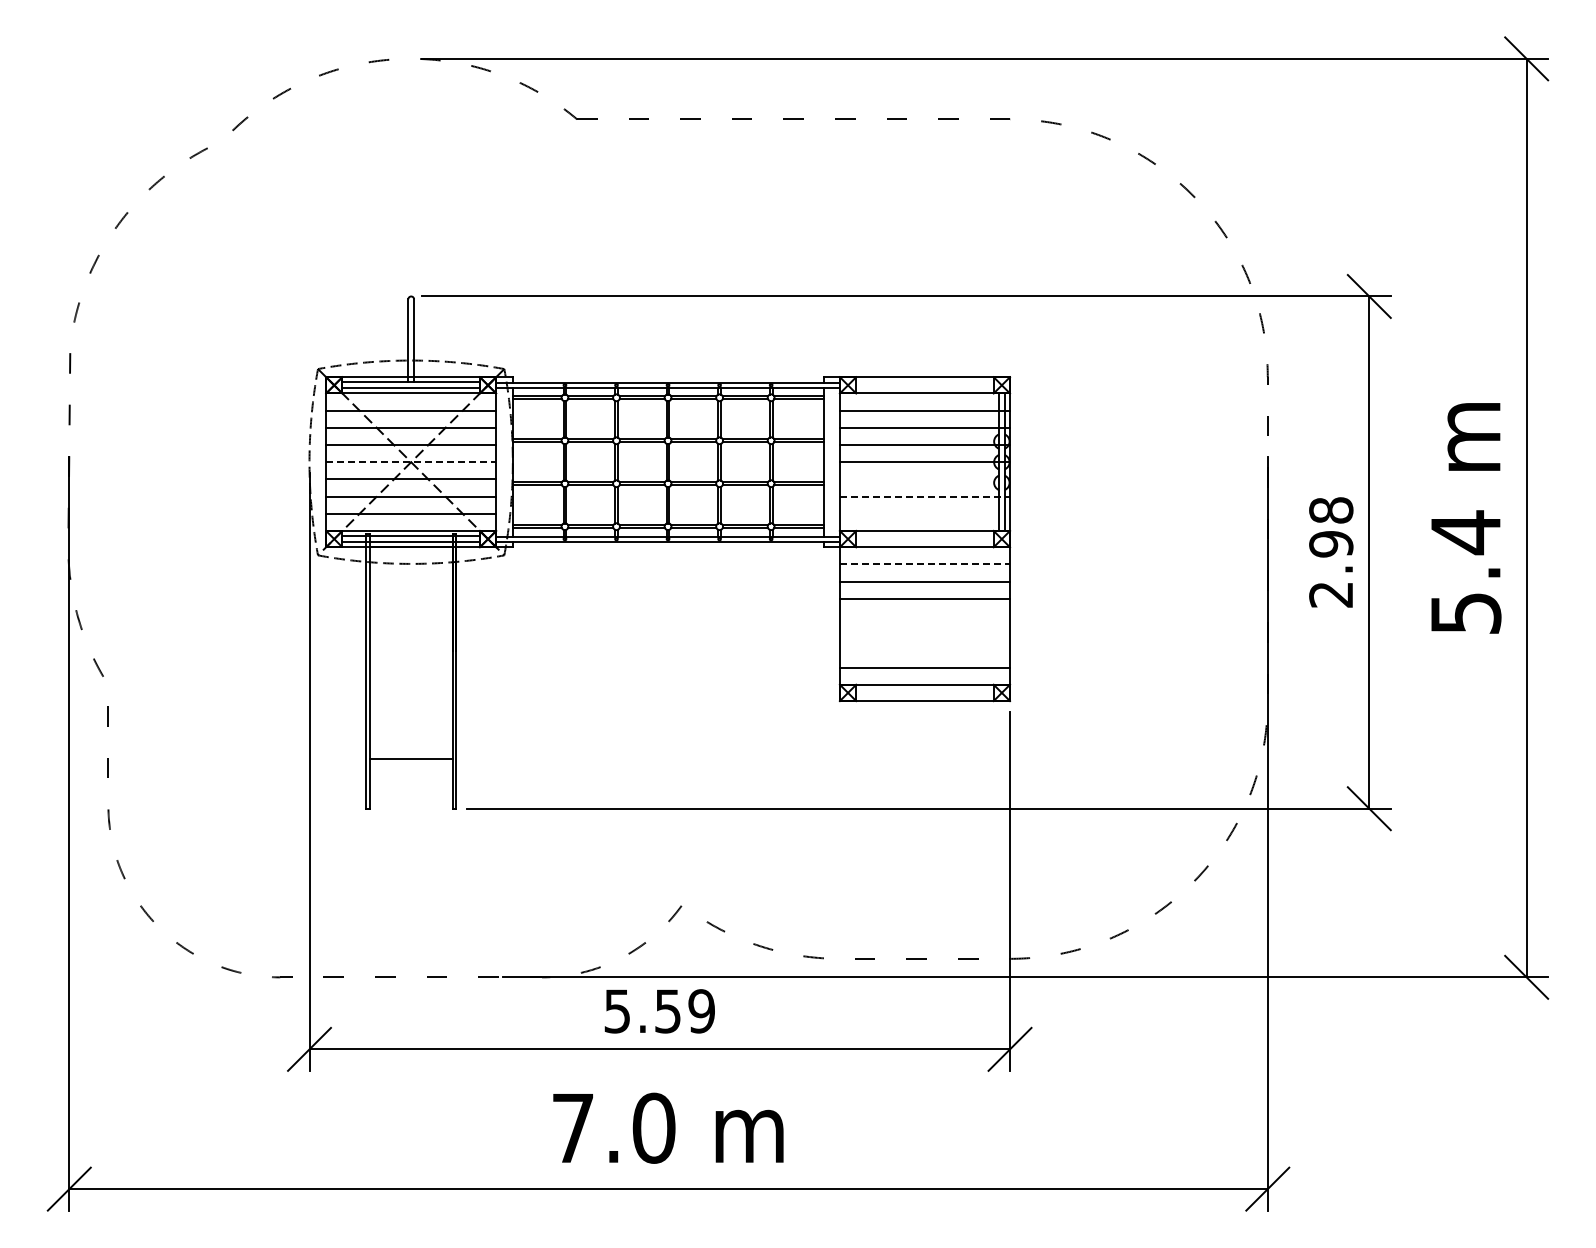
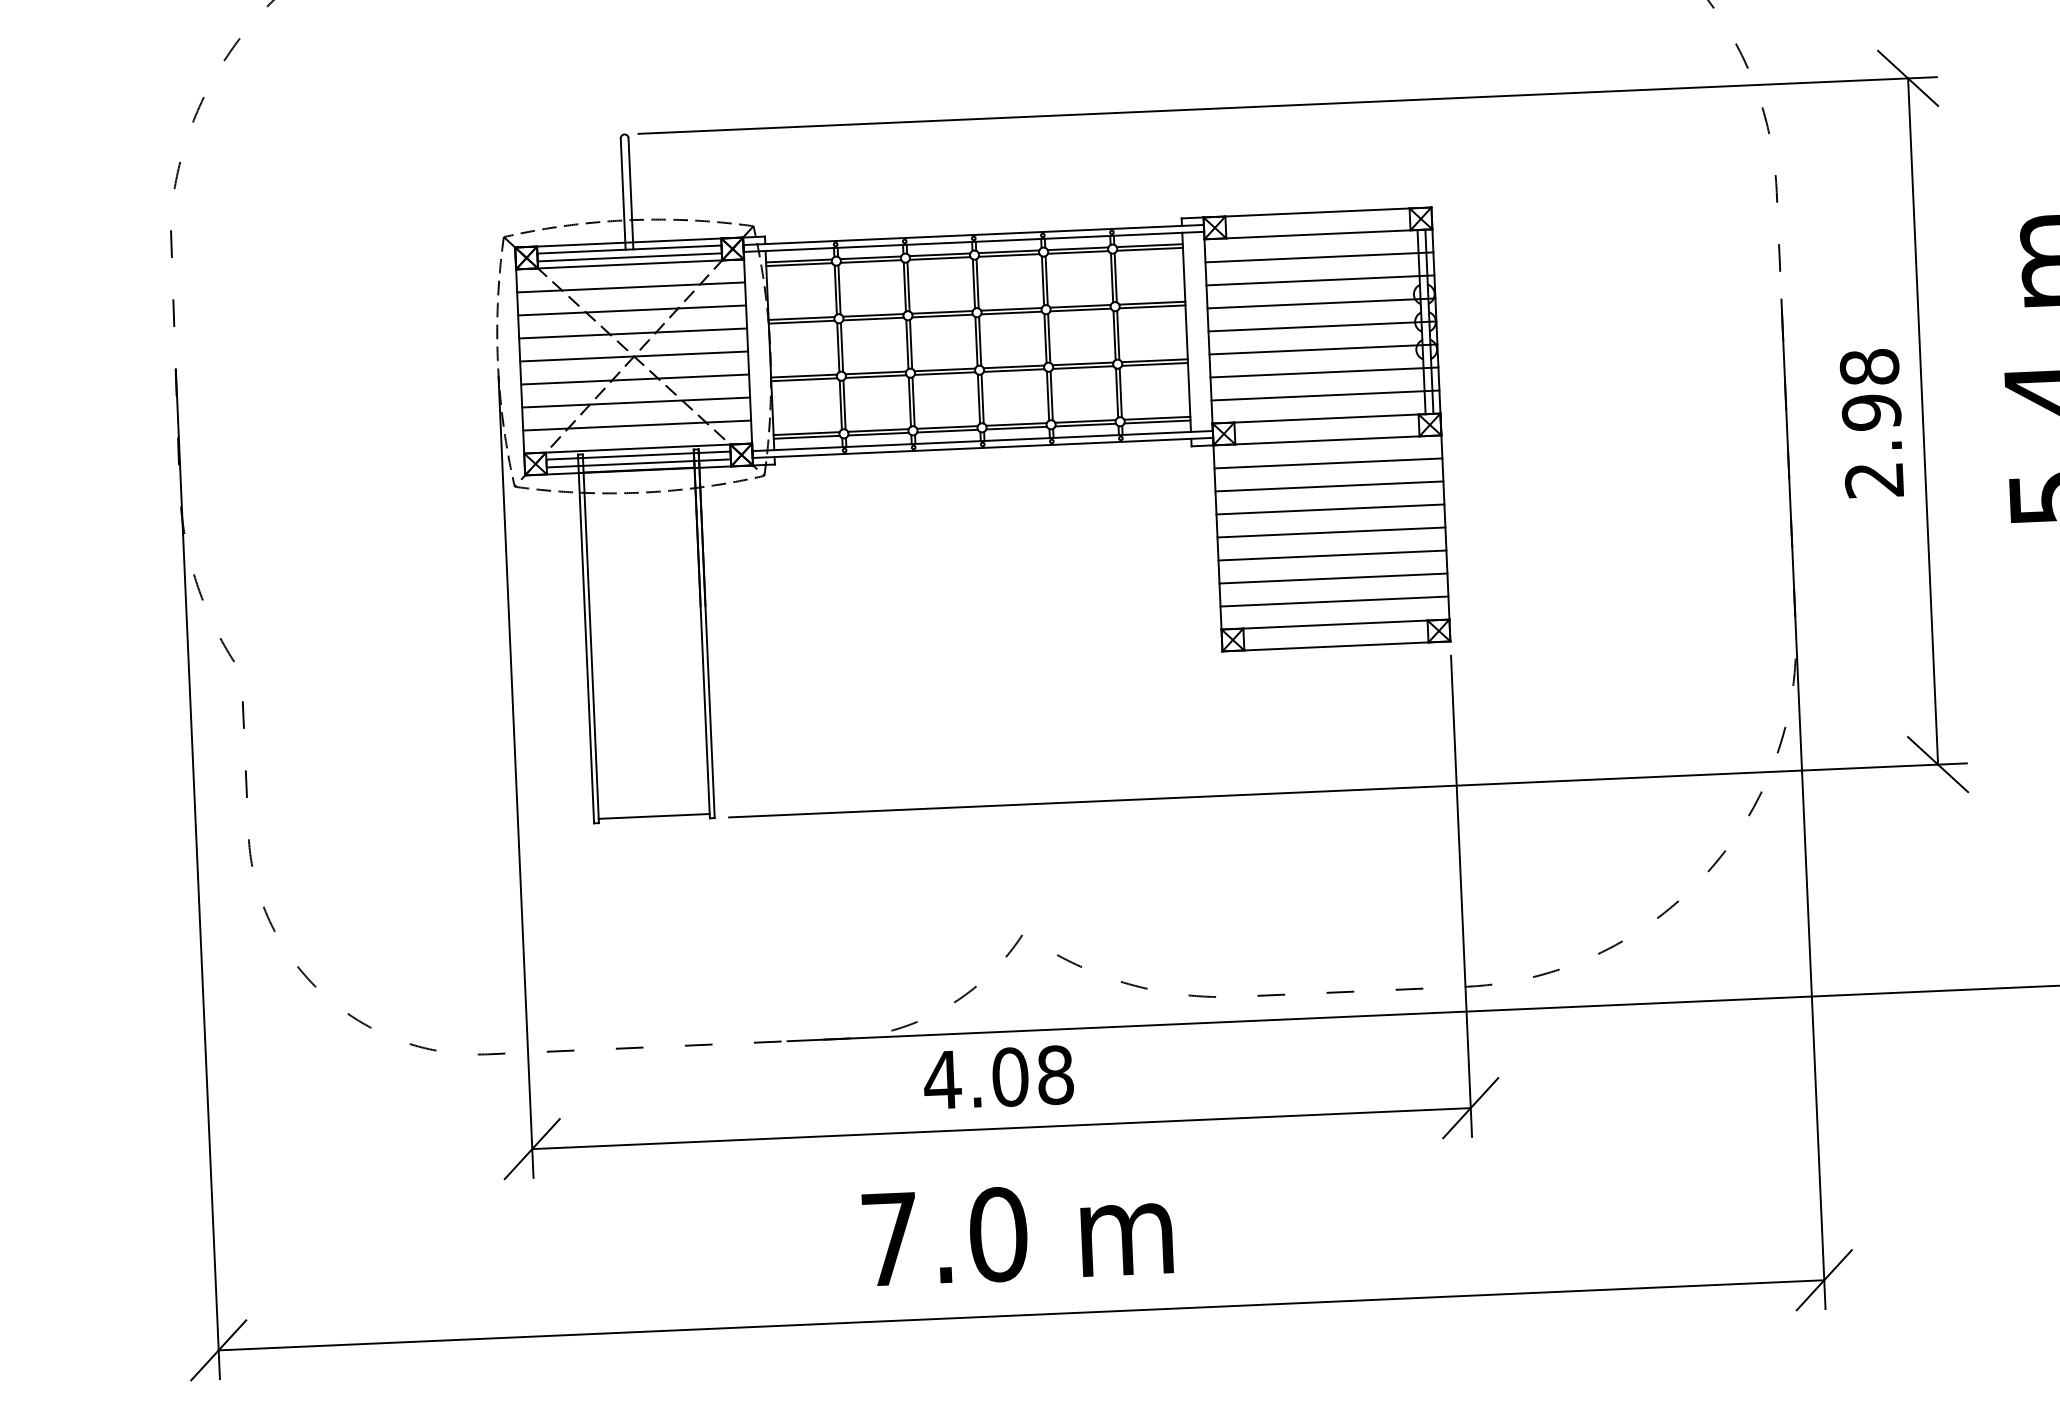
line: (411, 462) -> (634, 356), dashed -> solid
line: (924, 479) -> (1322, 349), added
line: (925, 496) -> (1325, 372), dashed -> solid
line: (924, 513) -> (1324, 395), added
line: (925, 564) -> (1329, 463), dashed -> solid
line: (924, 616) -> (1330, 533), added
line: (924, 633) -> (1331, 555), added
line: (924, 650) -> (1332, 578), added
line: (410, 758) -> (653, 816), moved
text: (659, 1011) -> (998, 1077), 5.59 -> 4.08

